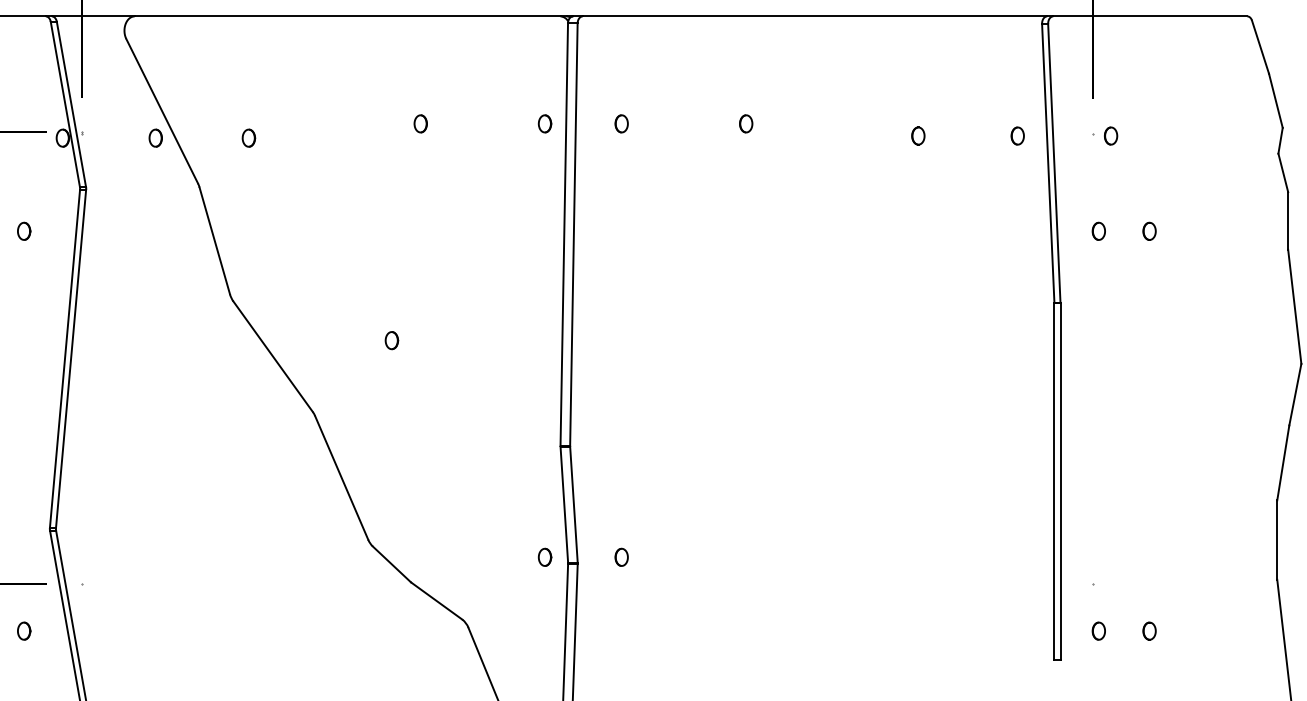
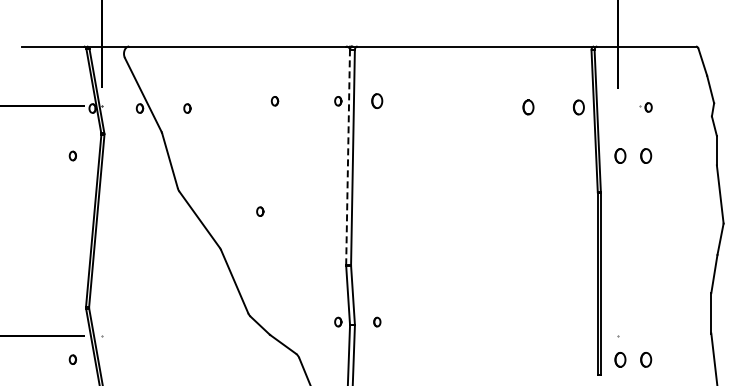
part: (622, 124) -> (377, 101), size x1.6
part: (745, 124) -> (440, 101), removed
part: (918, 136) -> (528, 107), size x1.6
part: (1018, 136) -> (579, 107), size x1.6
part: (1104, 136) -> (645, 107), moved
part: (1098, 230) -> (620, 155), size x1.6
part: (1150, 230) -> (646, 155), size x1.6
line: (565, 234) -> (348, 157), solid -> dashed
part: (1098, 630) -> (620, 359), size x1.6
part: (1150, 630) -> (646, 359), size x1.6

